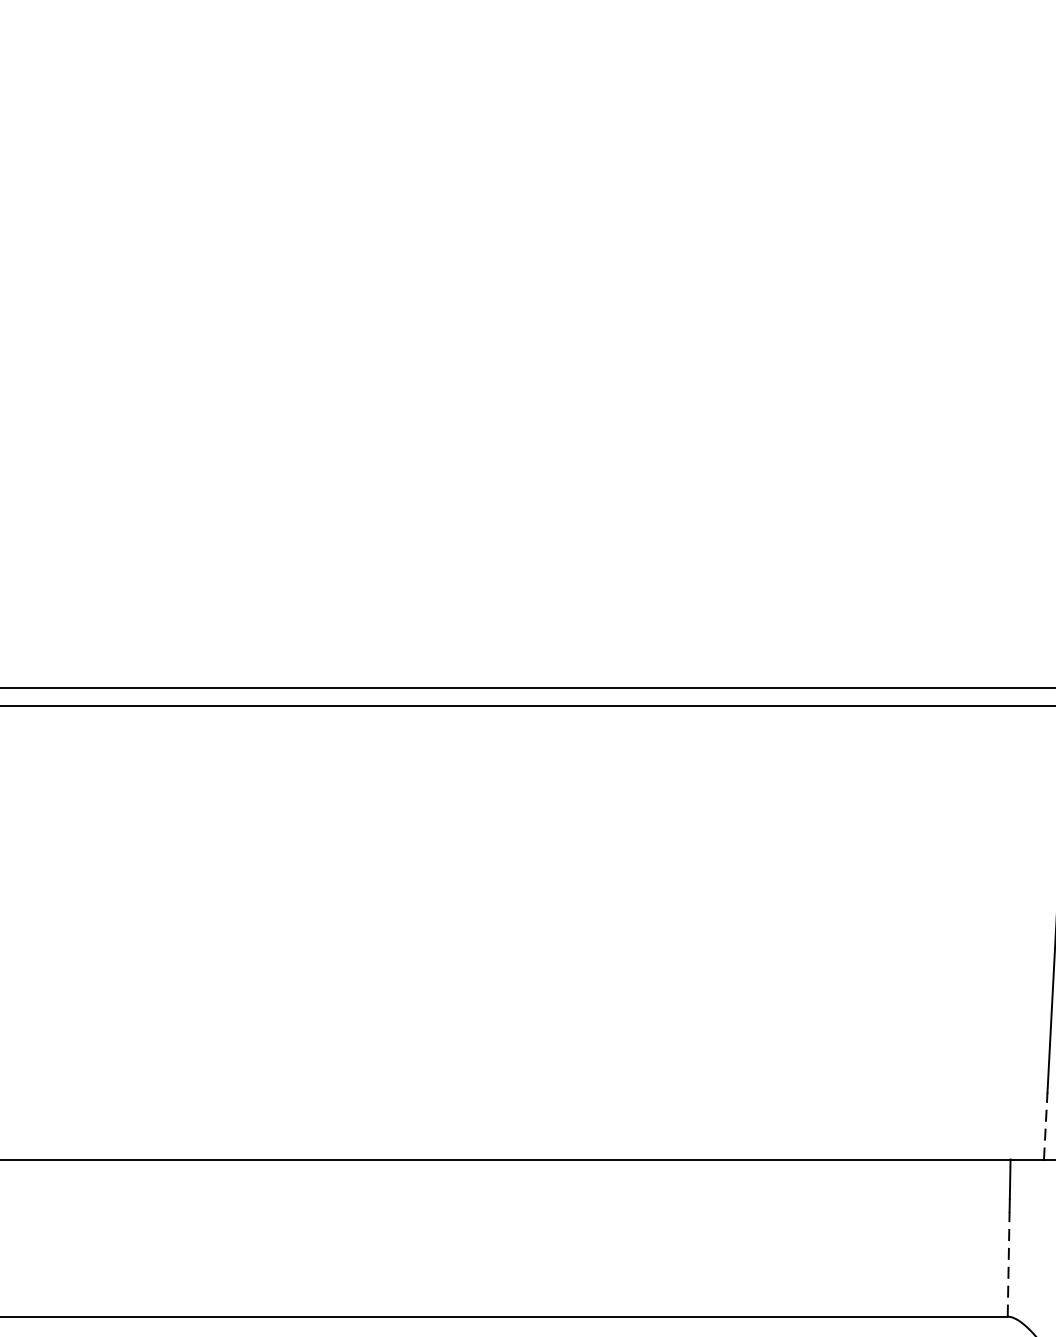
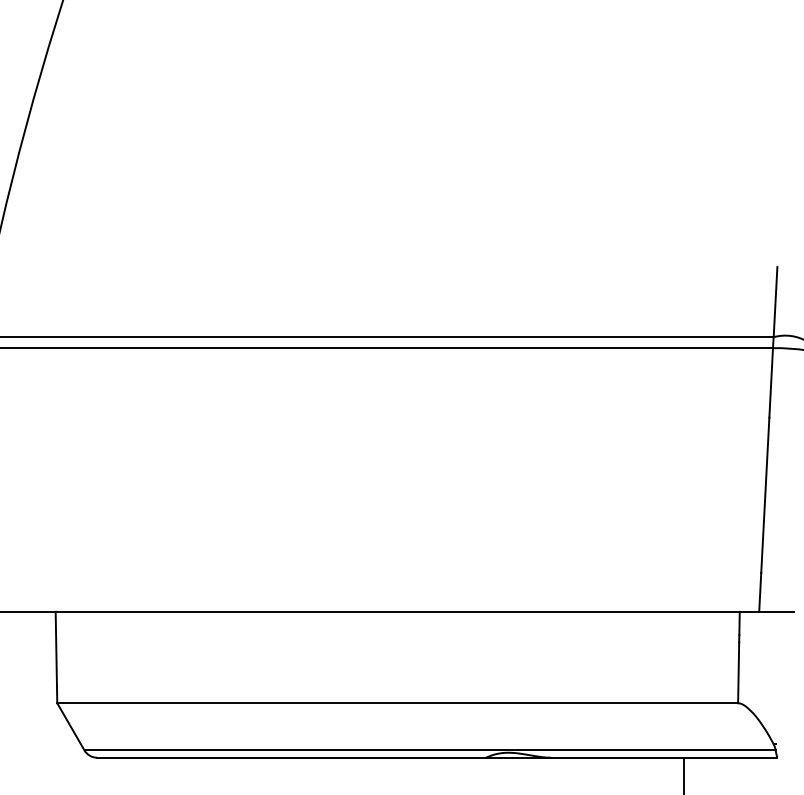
line: (1046, 1124) -> (760, 591), dashed -> solid
line: (1008, 1263) -> (738, 672), dashed -> solid

